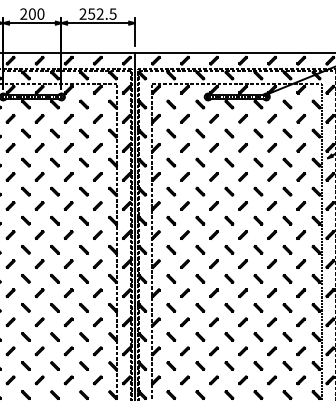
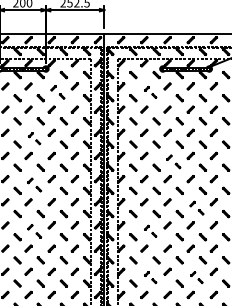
part: (76, 126) -> (57, 92), size x0.7
part: (192, 126) -> (150, 92), size x0.6
part: (46, 184) -> (33, 138), size x0.6
part: (221, 213) -> (173, 161), size x0.7
part: (46, 242) -> (33, 185), size x0.7
part: (250, 271) -> (196, 208), size x0.7
part: (46, 300) -> (33, 231), size x0.7
part: (192, 300) -> (150, 231), size x0.6
part: (192, 358) -> (150, 277), size x0.6
part: (250, 358) -> (196, 277), size x0.6

